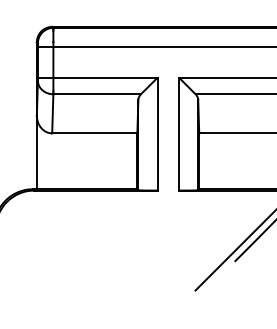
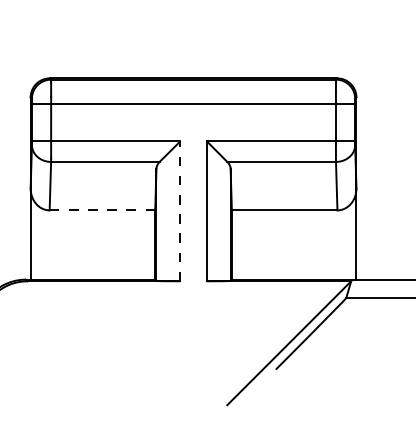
line: (94, 133) -> (102, 210), solid -> dashed
line: (157, 133) -> (180, 210), solid -> dashed

